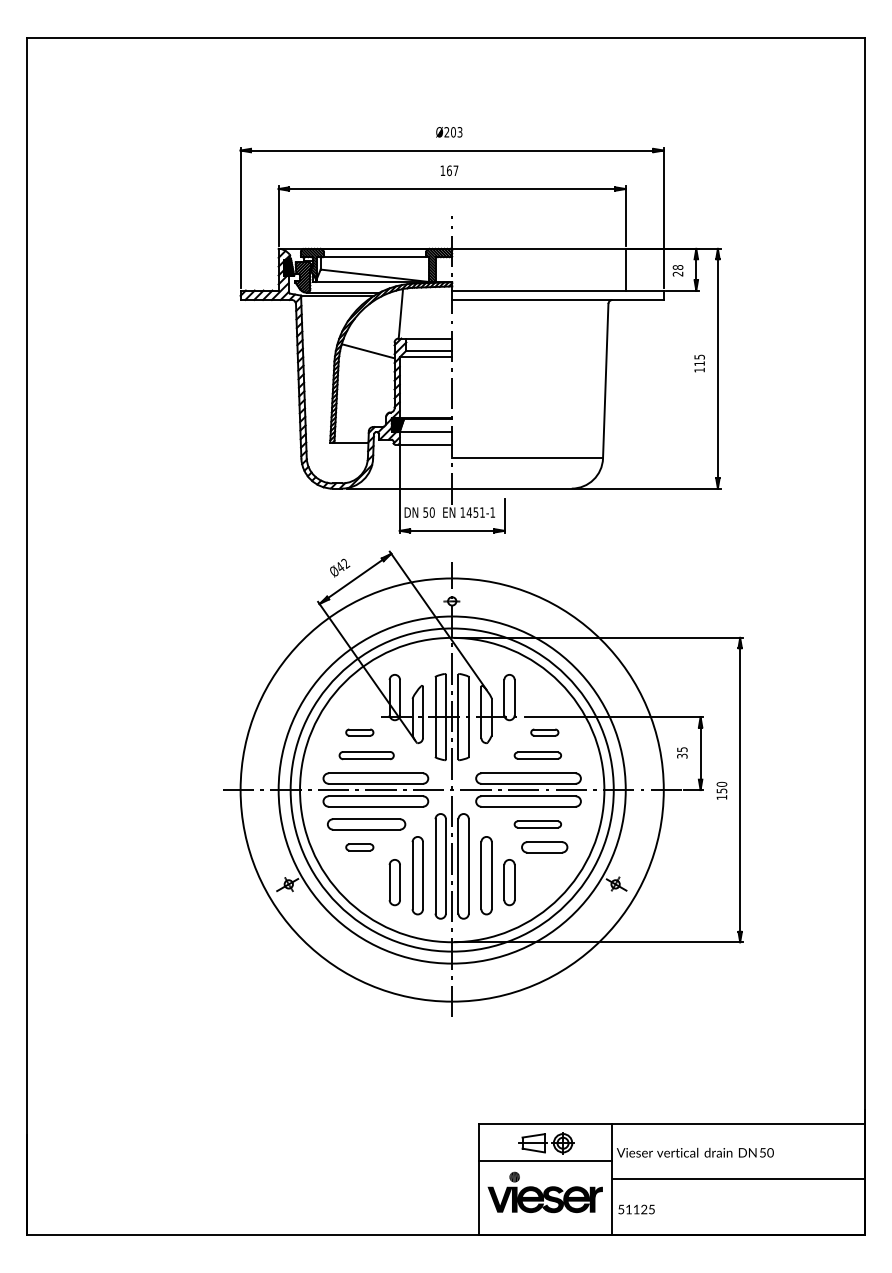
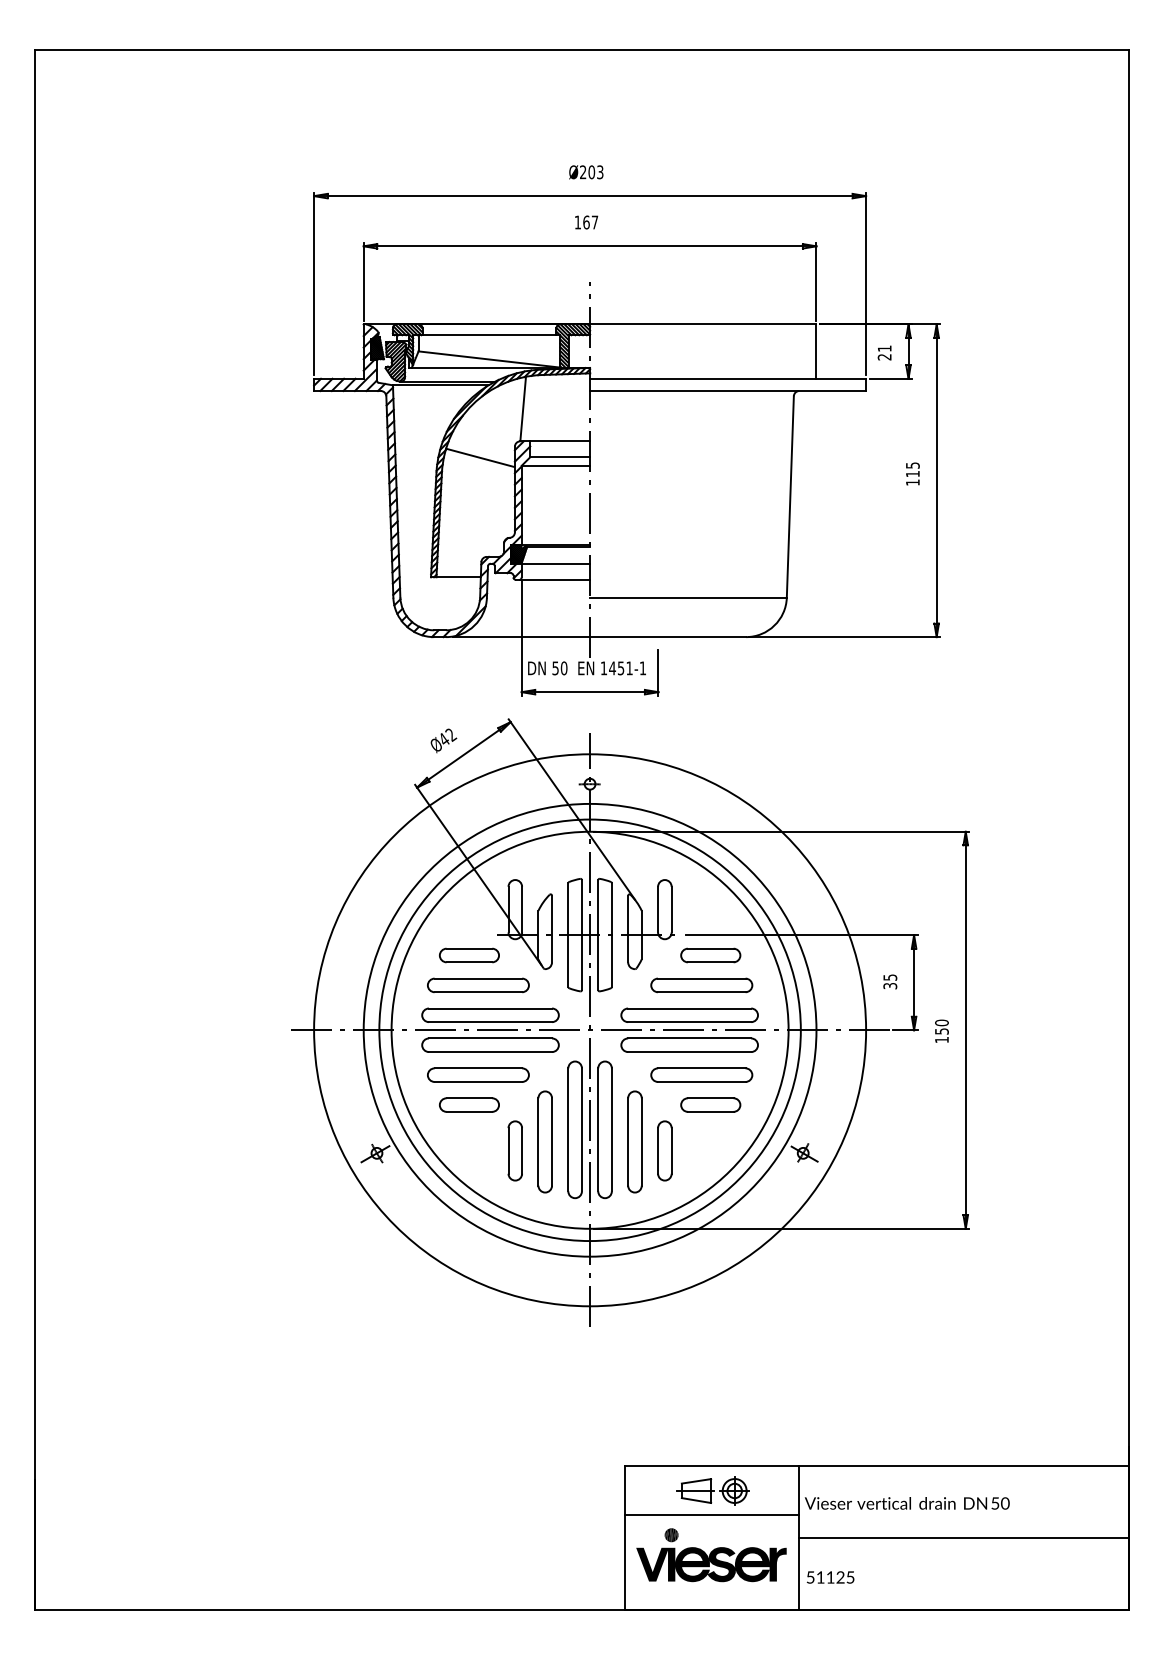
text: (677, 267) -> (883, 348), 28 -> 21
part: (359, 732) -> (469, 955), size x1.67
part: (544, 732) -> (710, 955), size x1.67
part: (366, 755) -> (478, 985), size x1.43
part: (537, 755) -> (701, 985), size x1.67
part: (537, 824) -> (701, 1075), size x1.67
part: (359, 847) -> (469, 1105), size x1.67

